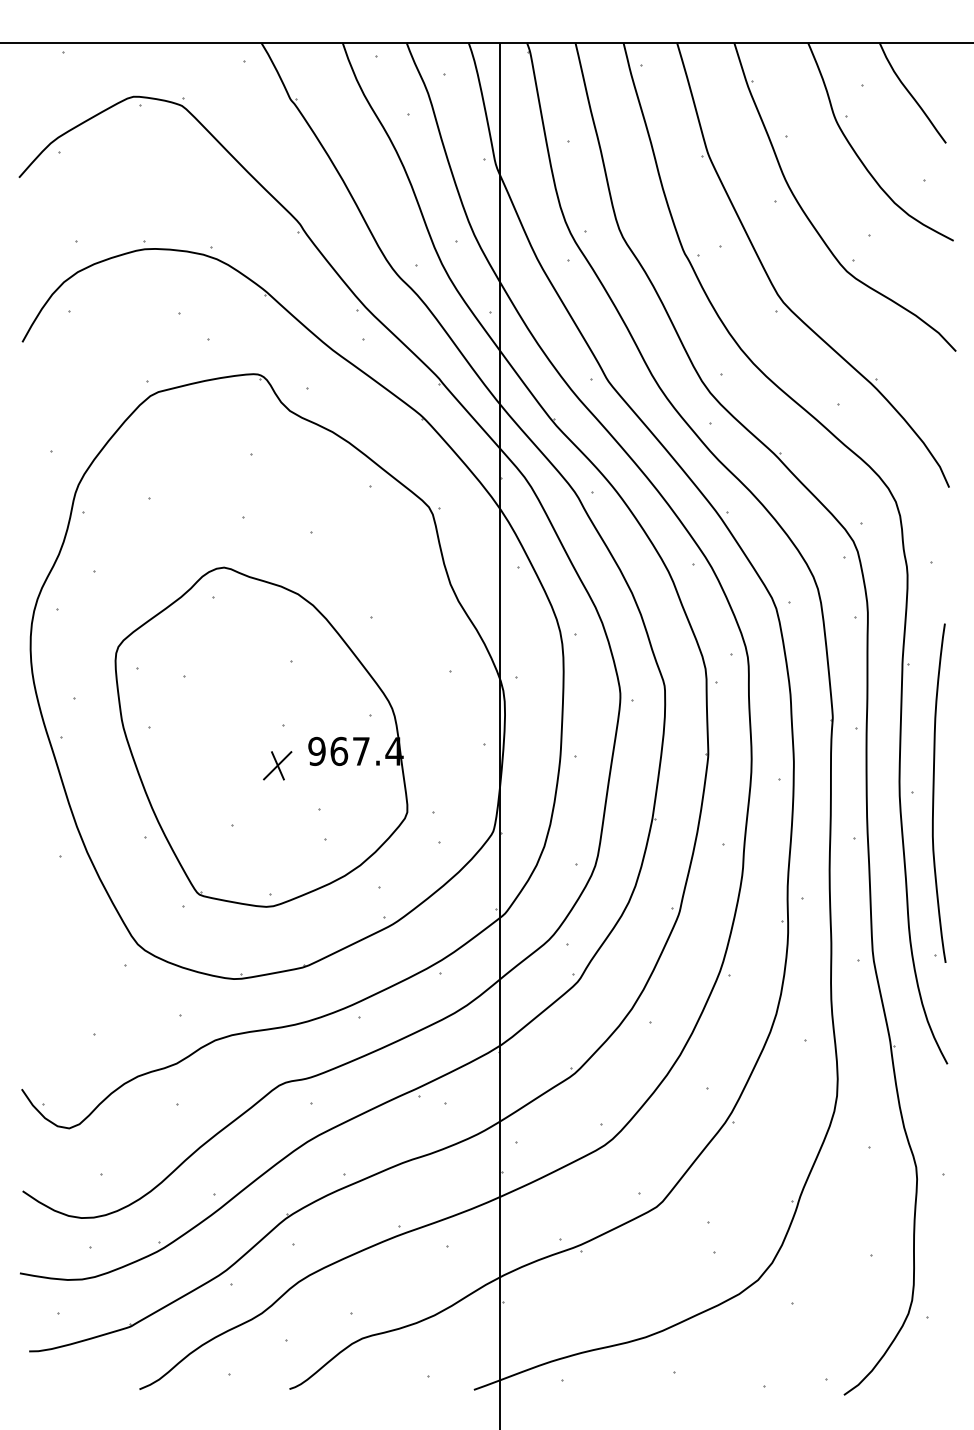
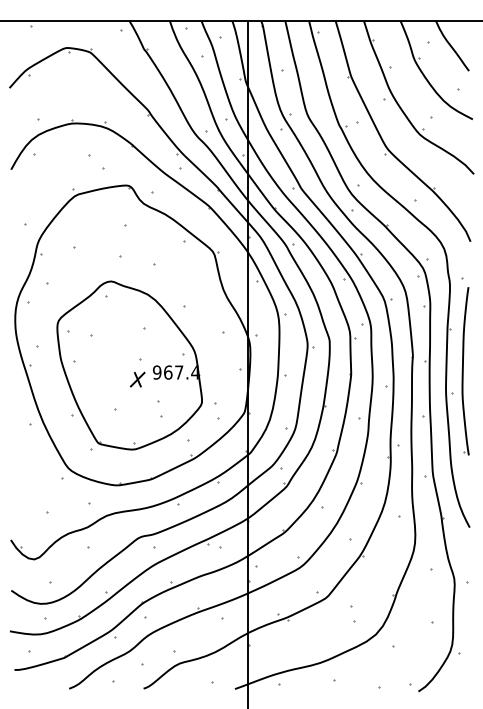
part: (938, 793) -> (465, 371), moved

